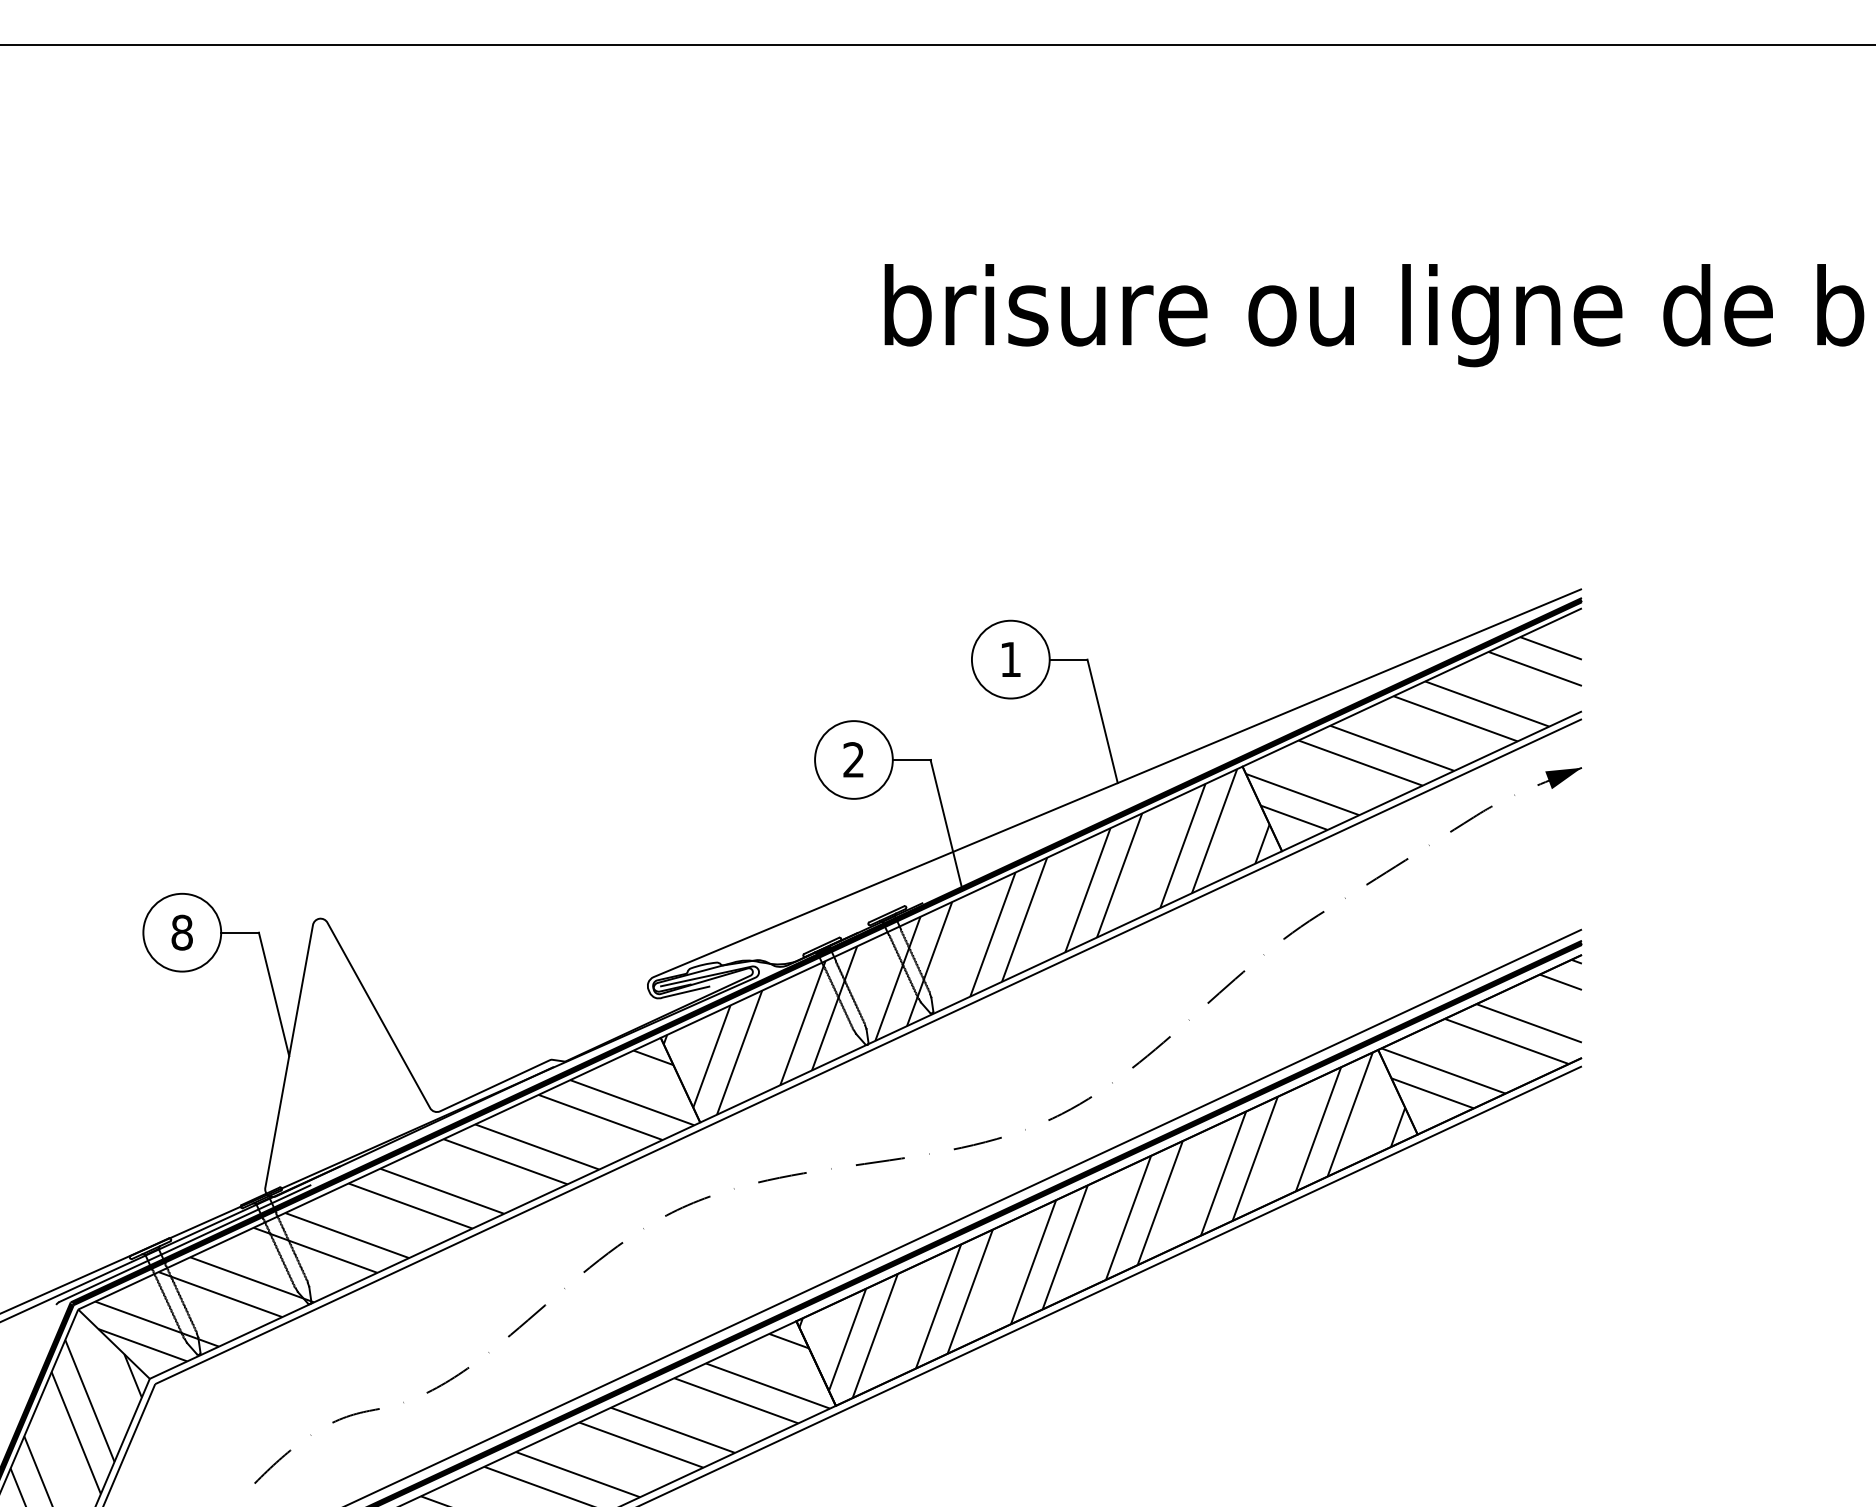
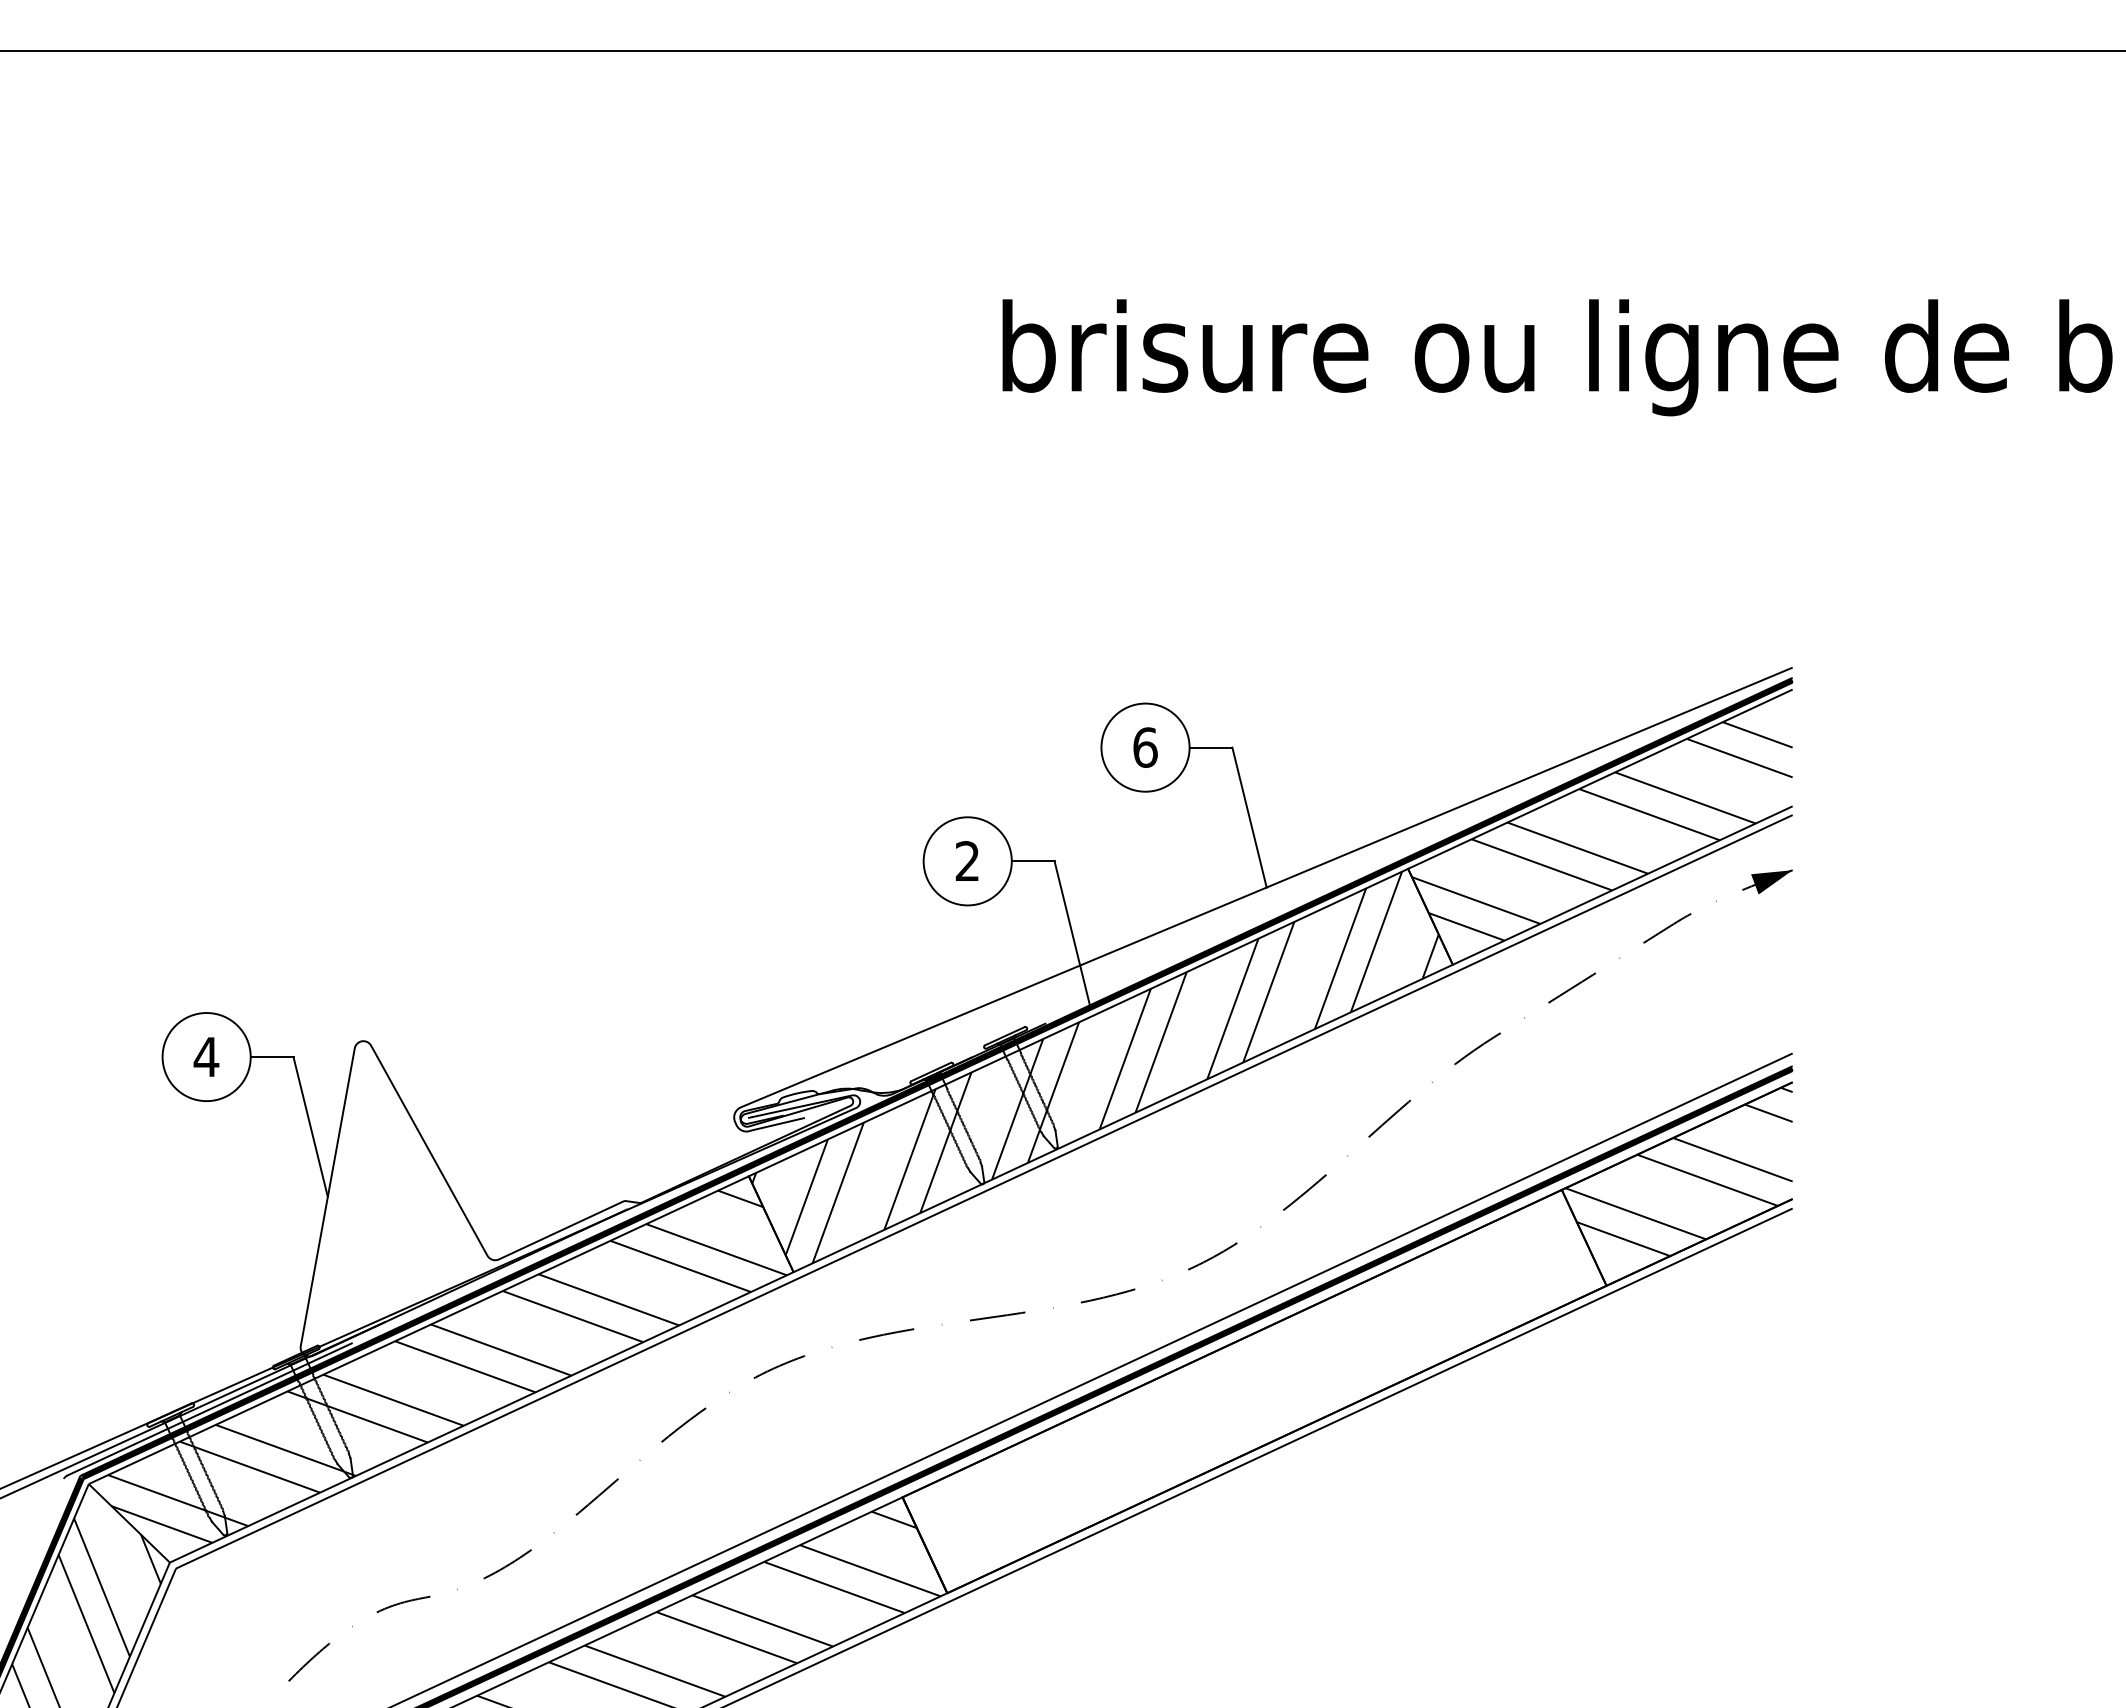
text: (1010, 659) -> (1145, 747), 1 -> 6
text: (182, 932) -> (206, 1056), 8 -> 4
hatch: (1101, 1225) -> (1248, 1388), removed

